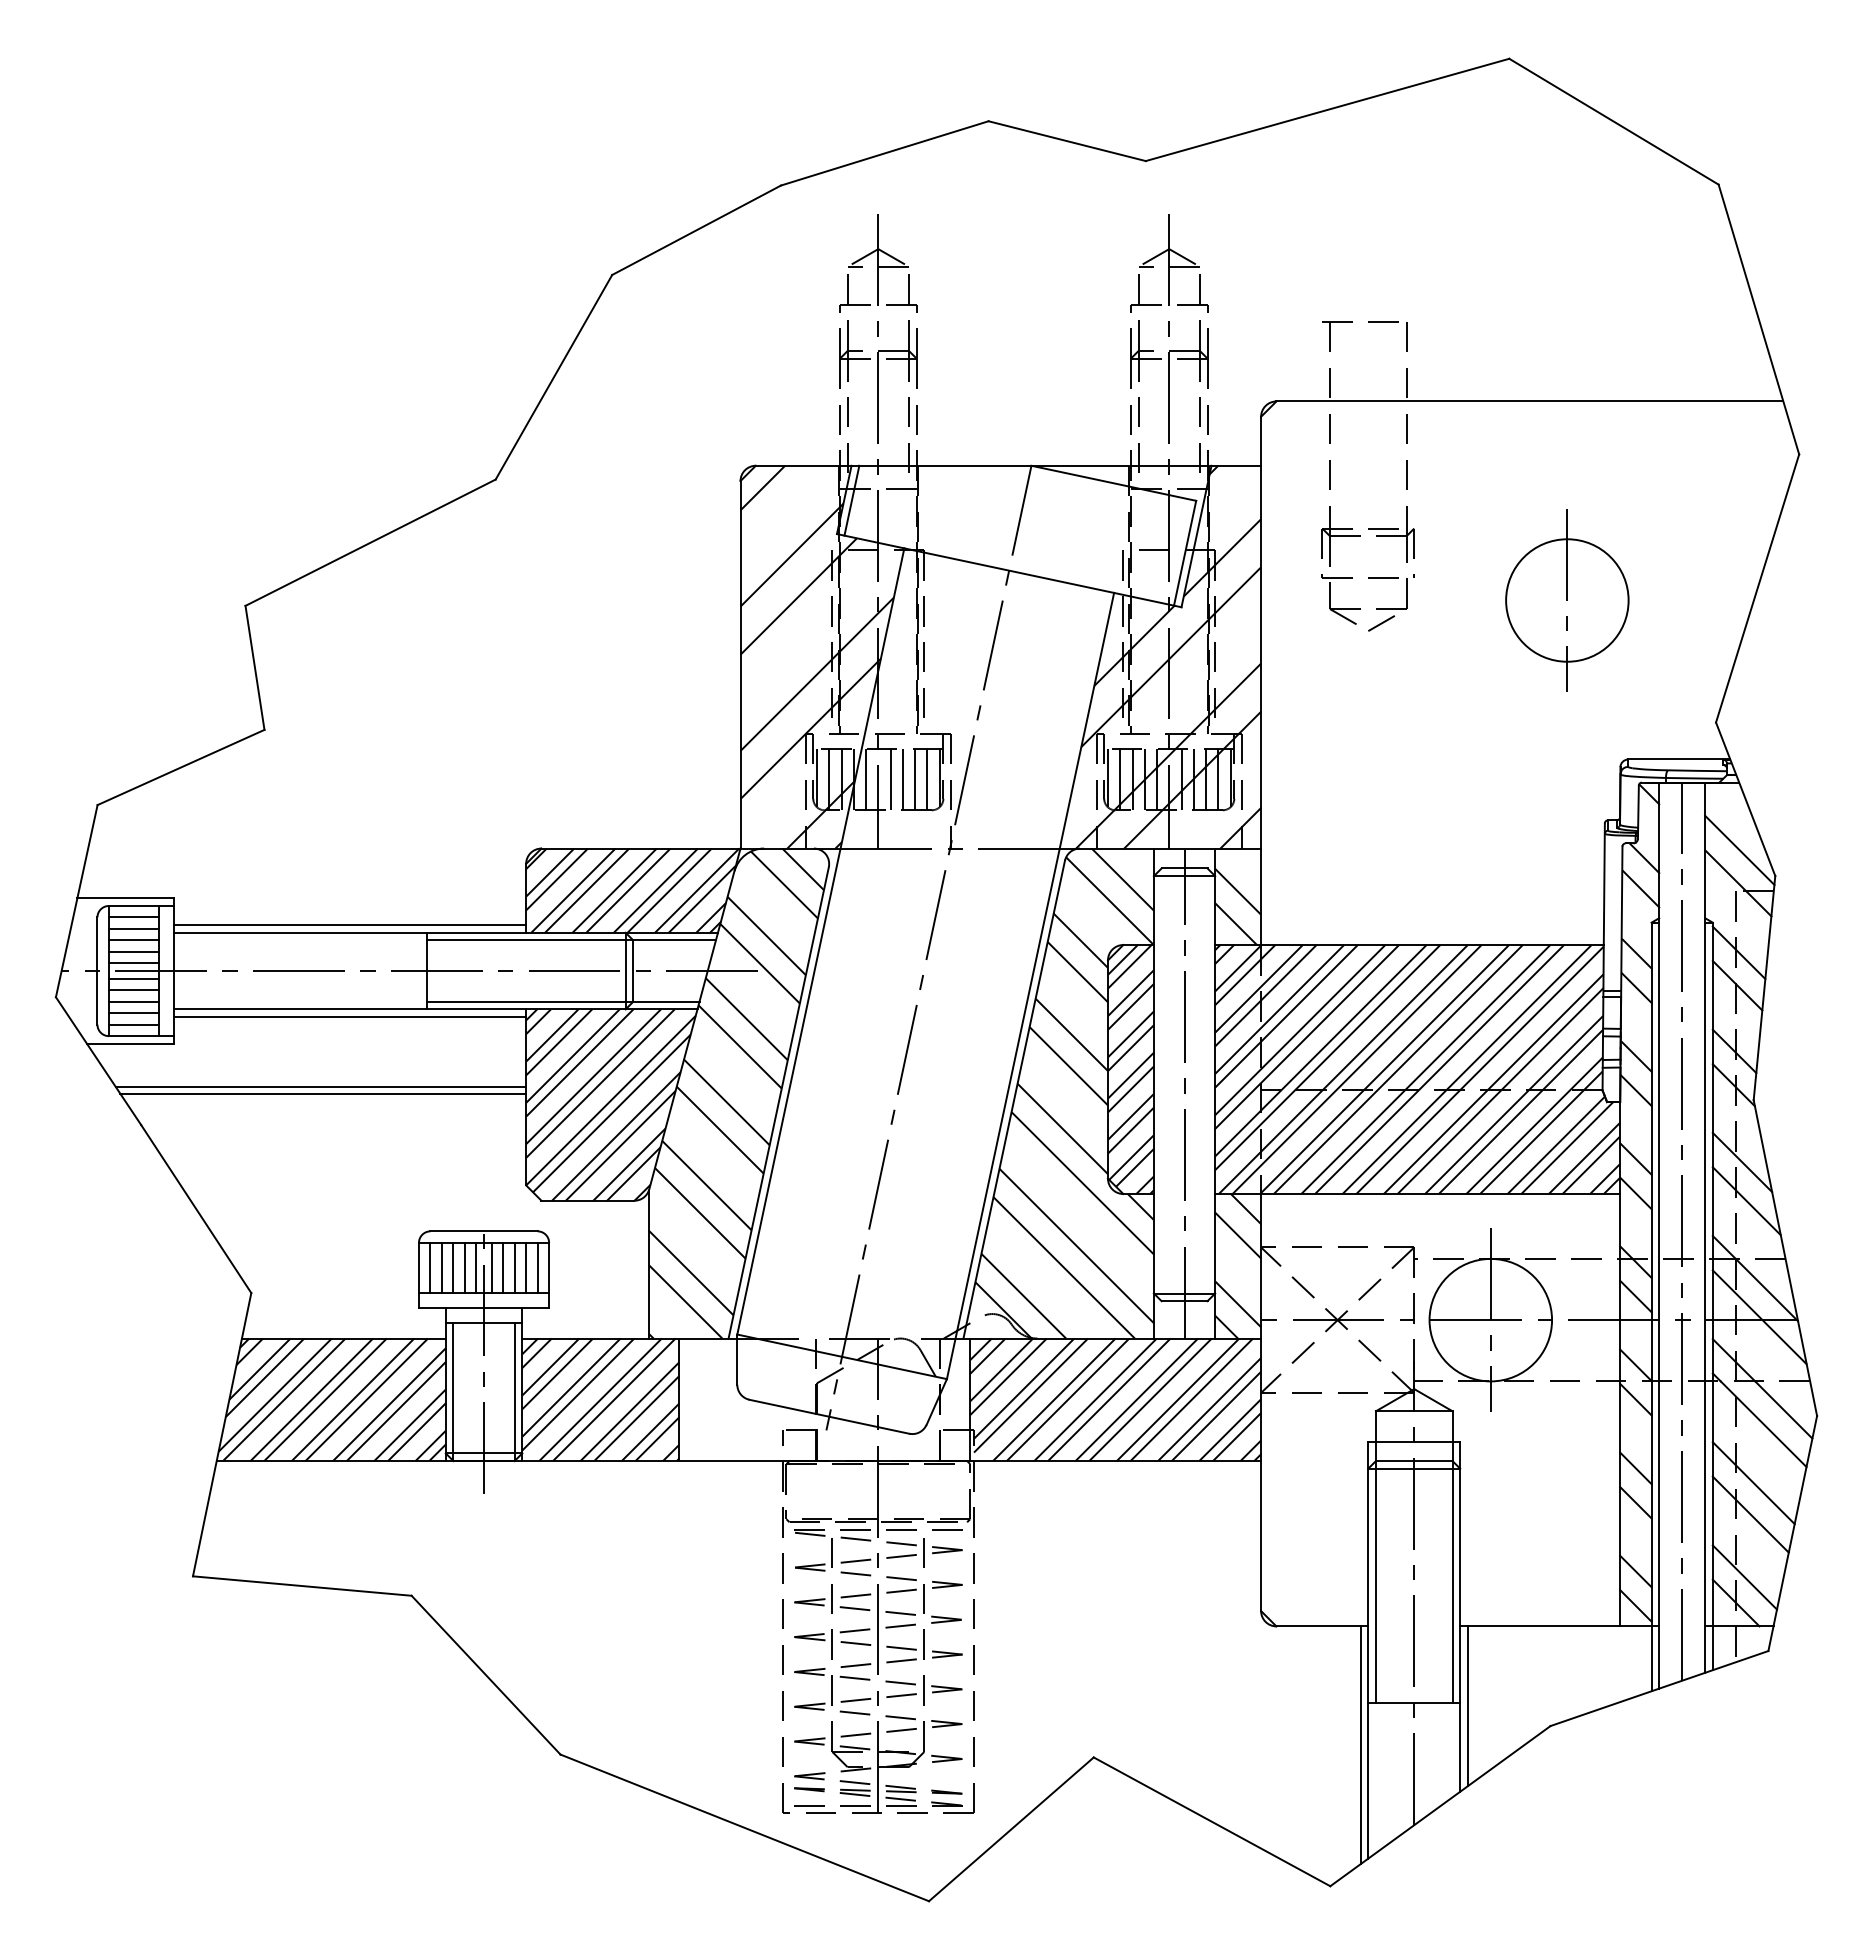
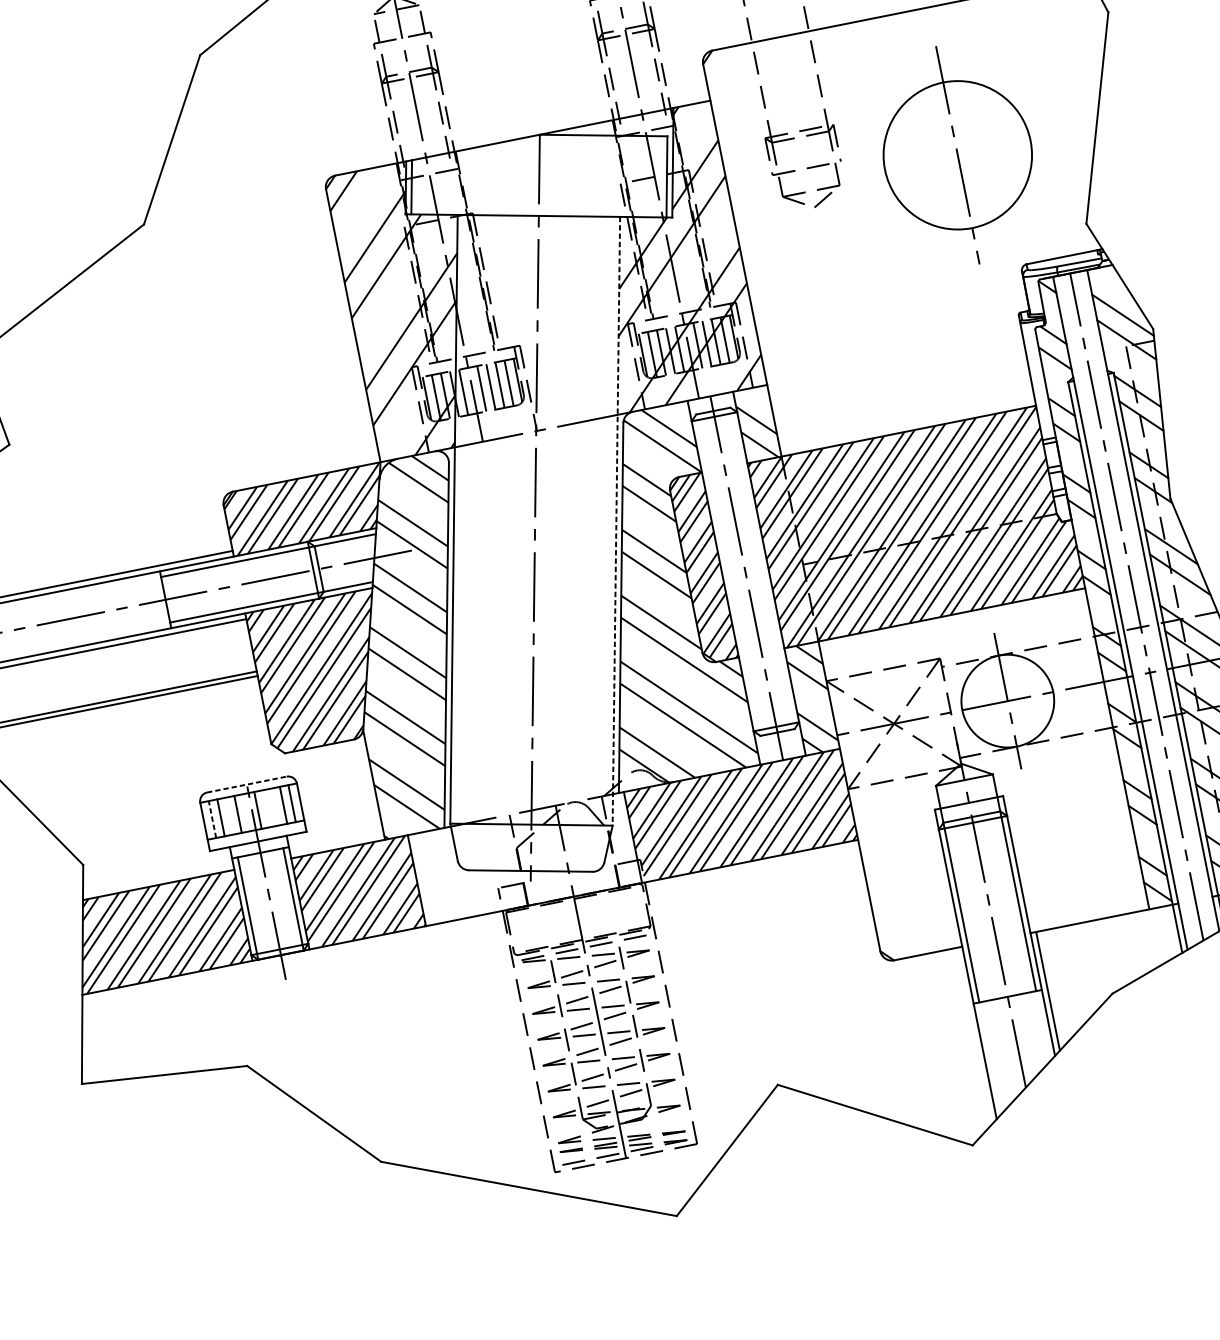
part: (1567, 600) -> (957, 155), size x1.6
line: (1030, 985) -> (616, 520), solid -> dashed
line: (484, 1231) -> (247, 784), solid -> dashed
line: (430, 1267) -> (212, 819), solid -> dashed
line: (453, 1267) -> (229, 815), removed
line: (476, 1267) -> (246, 812), removed
line: (503, 1267) -> (266, 808), removed
line: (514, 1267) -> (274, 806), removed
line: (1360, 1745) -> (974, 1036), removed

